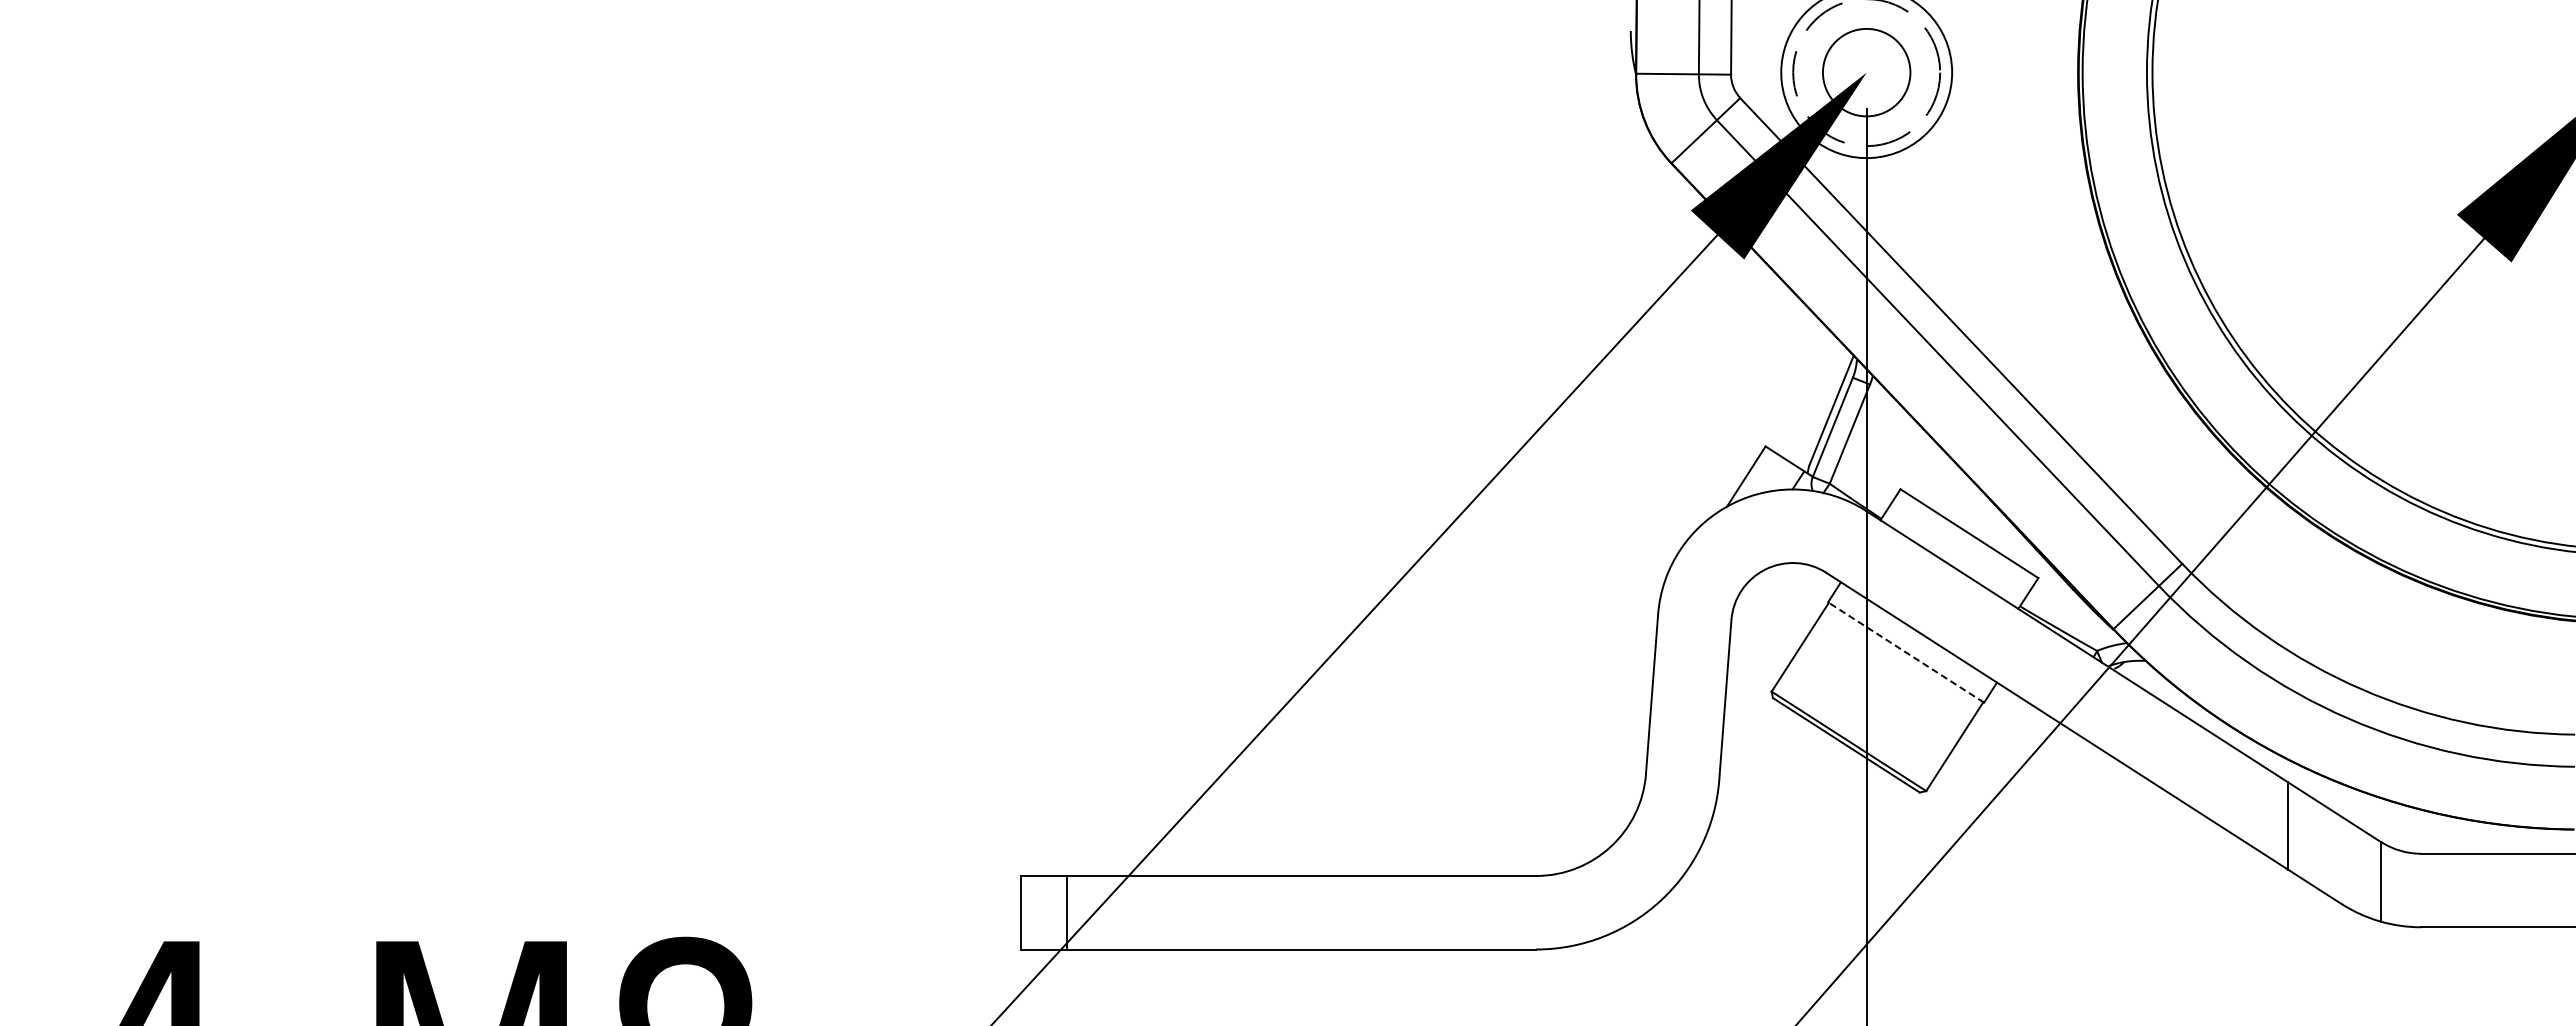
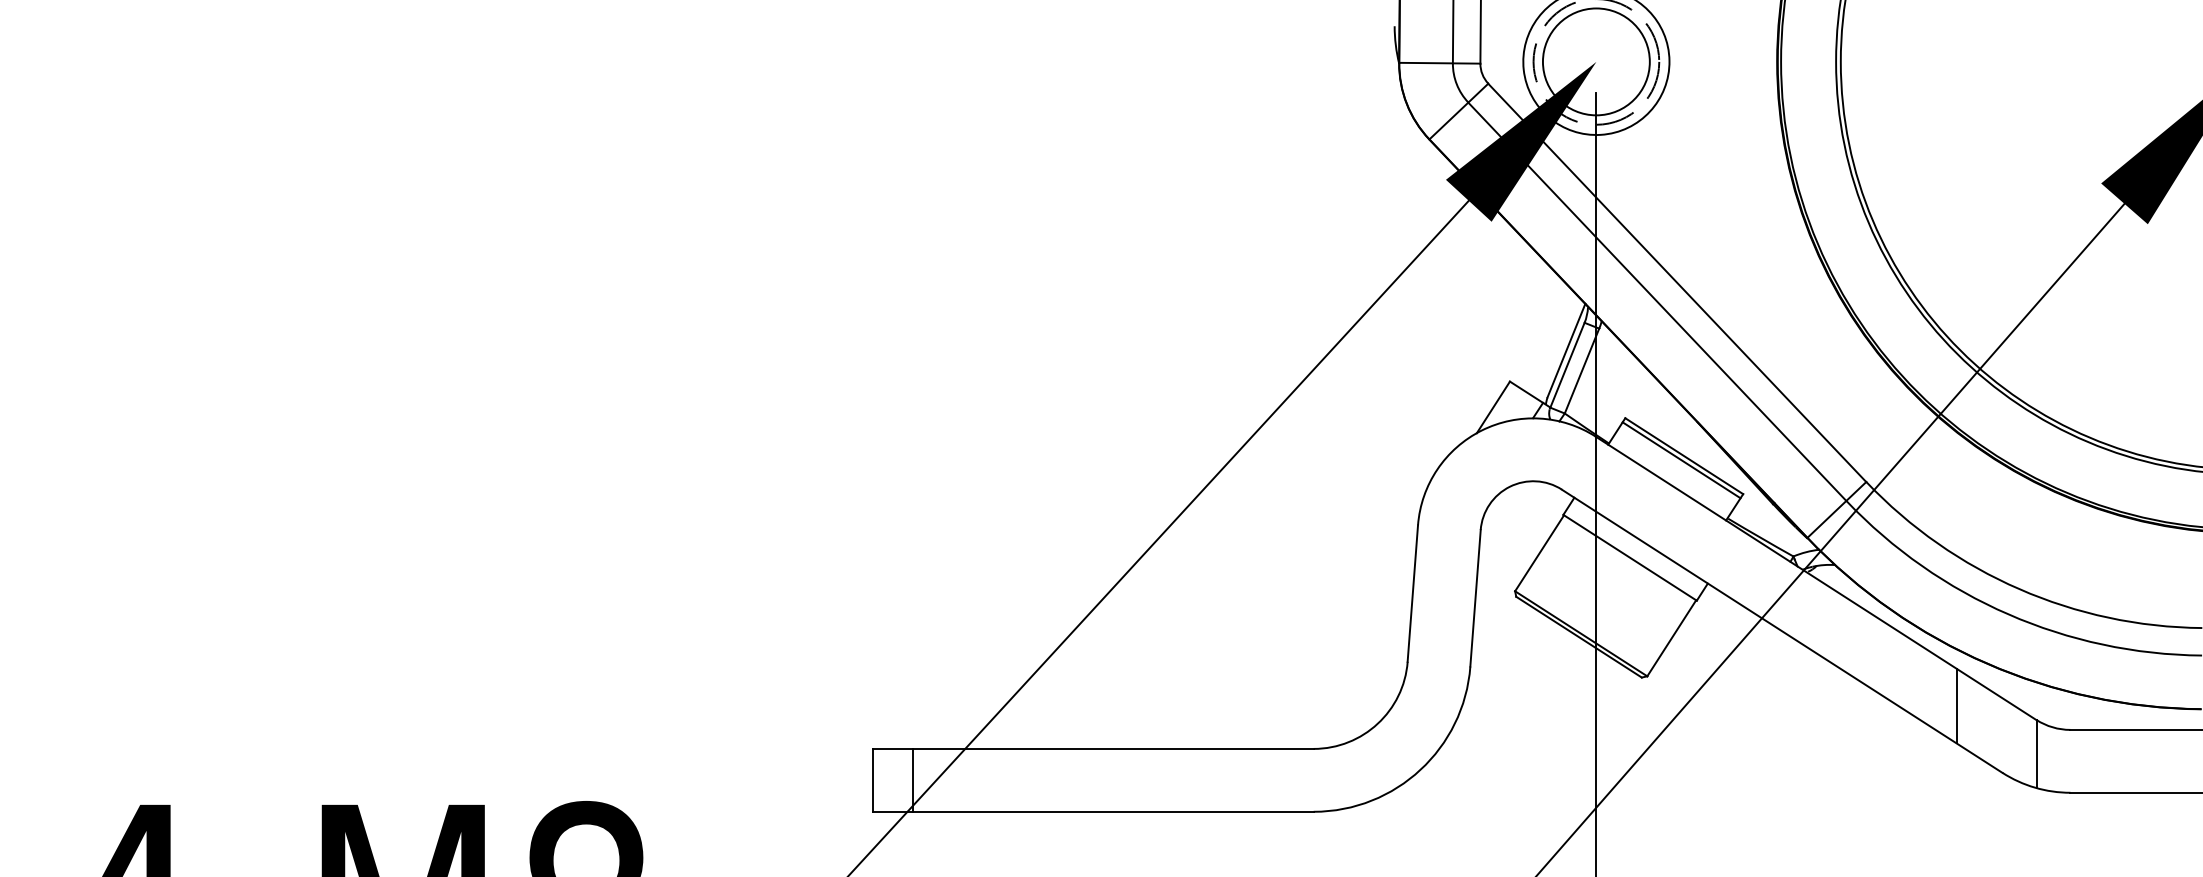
circle: (1866, 72) -> (1596, 61), size x1.43
line: (1966, 538) -> (1681, 460), added
line: (1906, 652) -> (1630, 557), dashed -> solid

